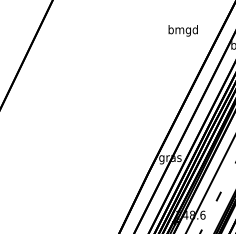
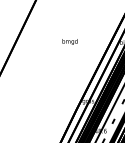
text: (182, 29) -> (69, 41), moved

